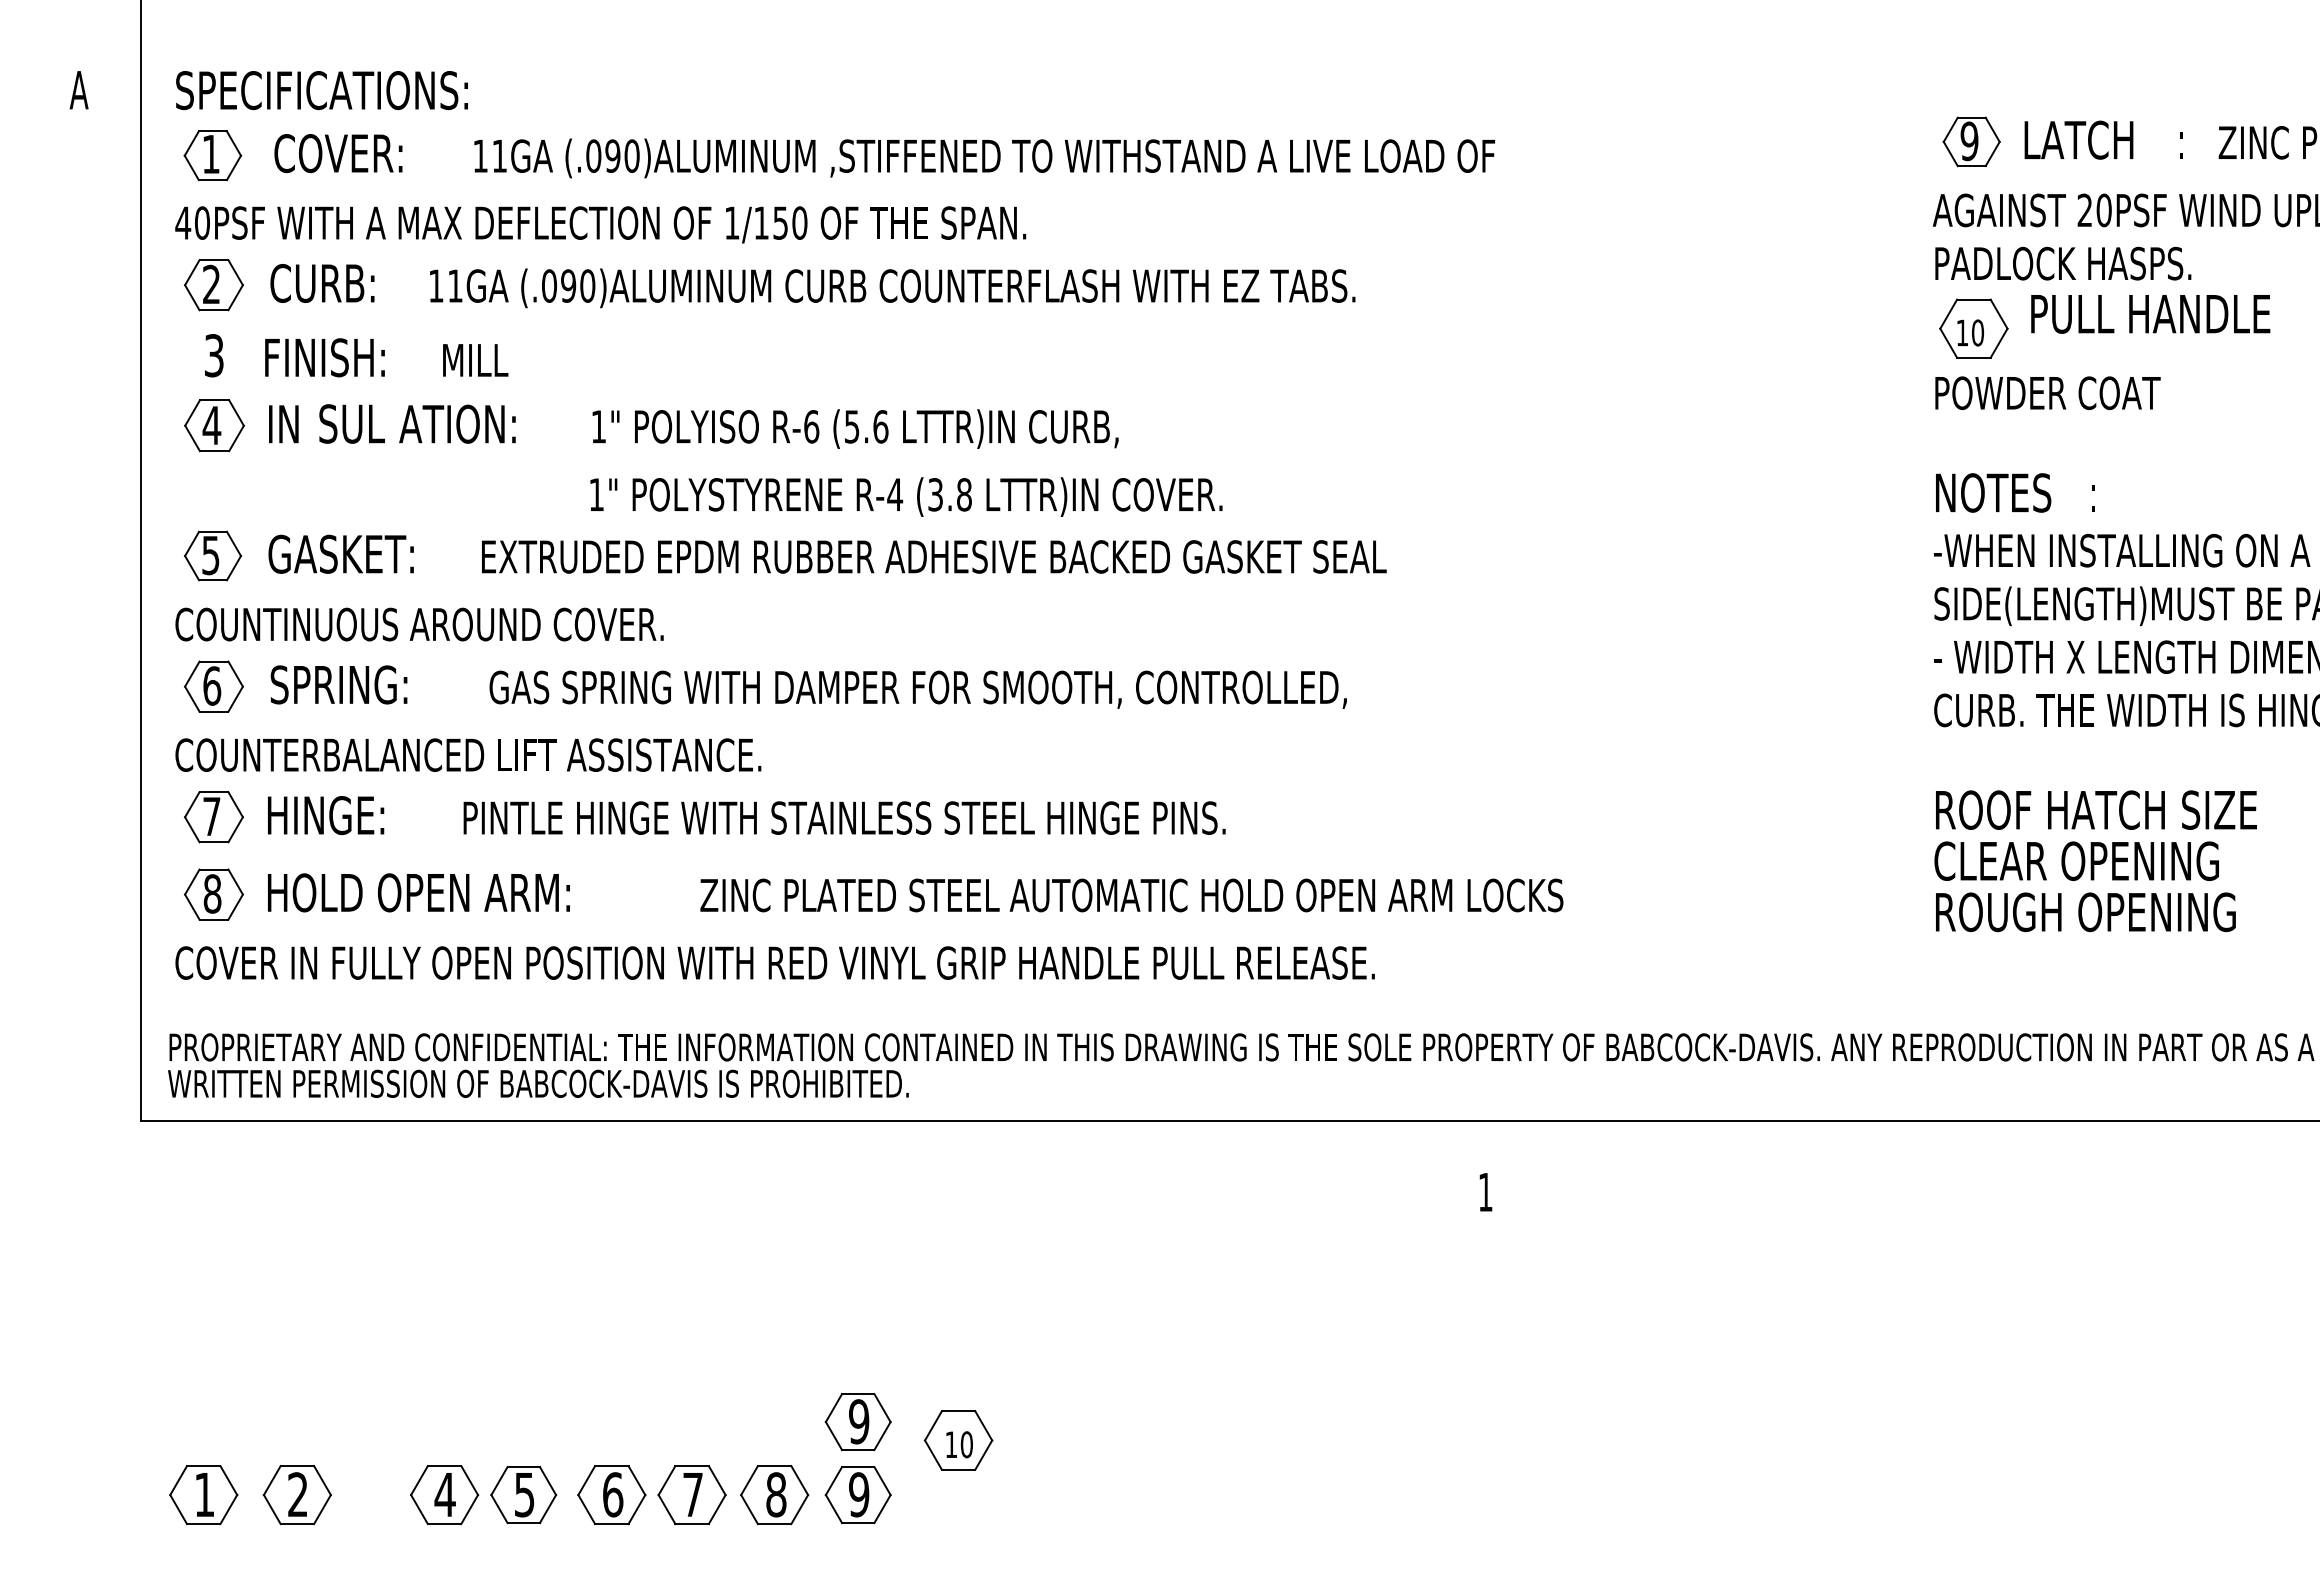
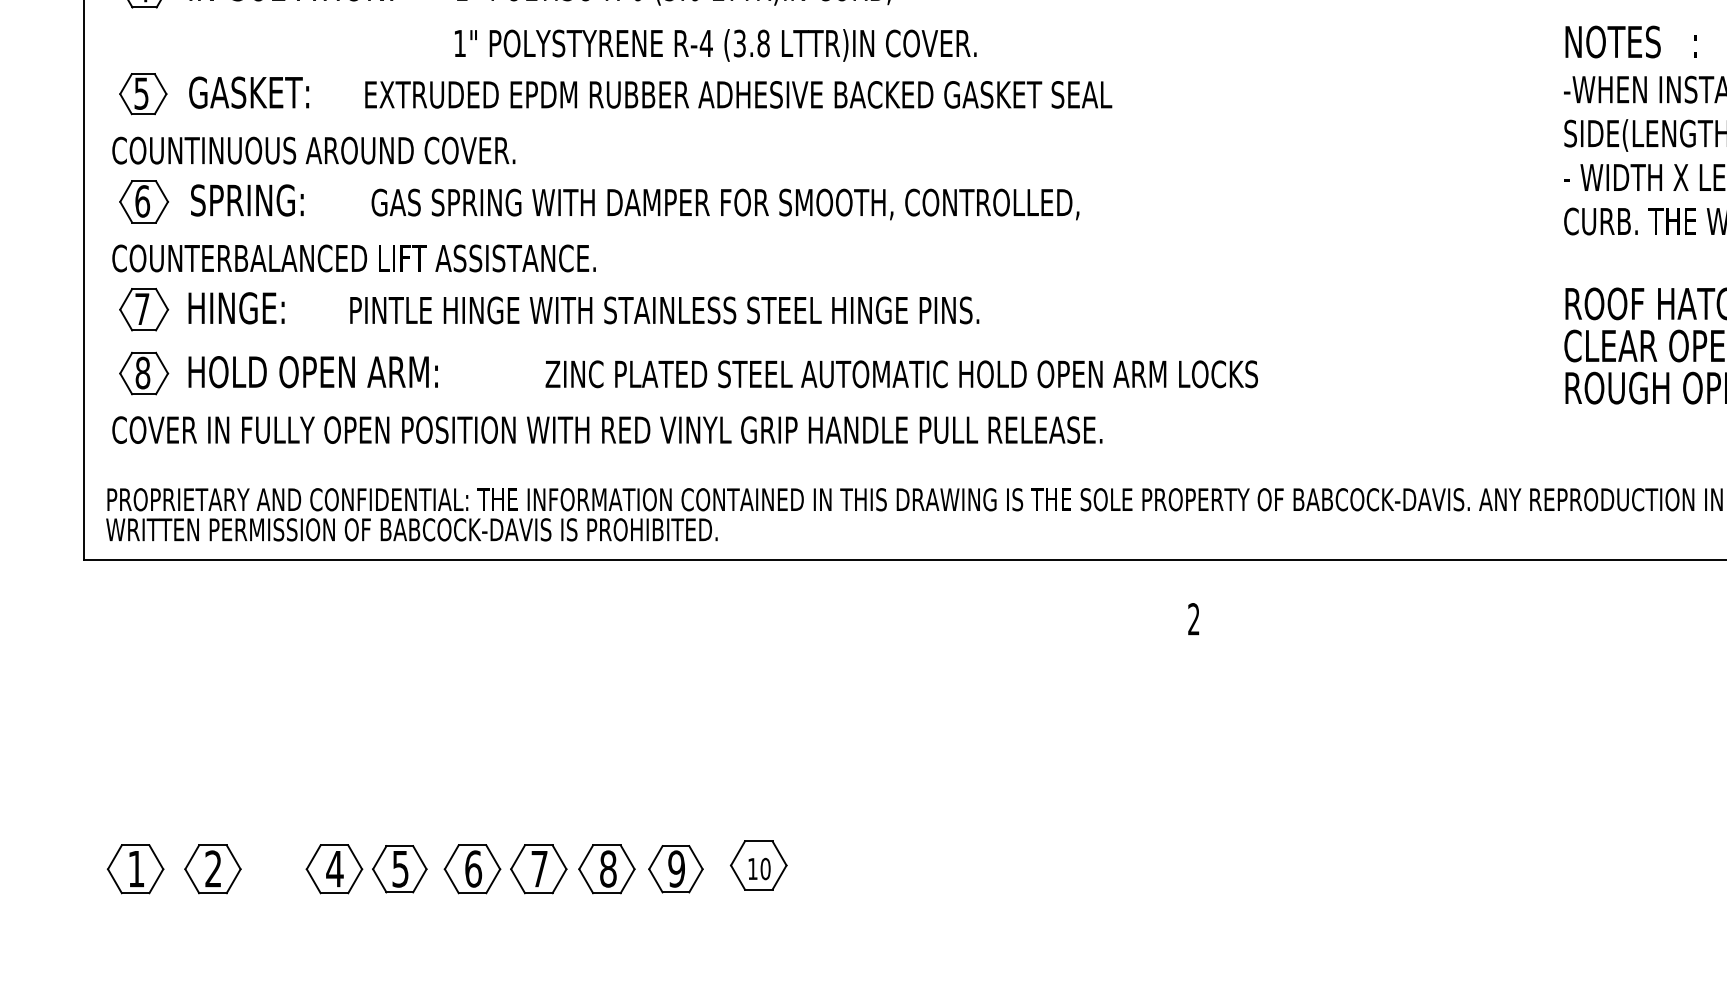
text: (1485, 1191) -> (1193, 618), 1 -> 2
part: (857, 1422) -> (675, 809), removed
part: (958, 1440) -> (758, 865), moved

